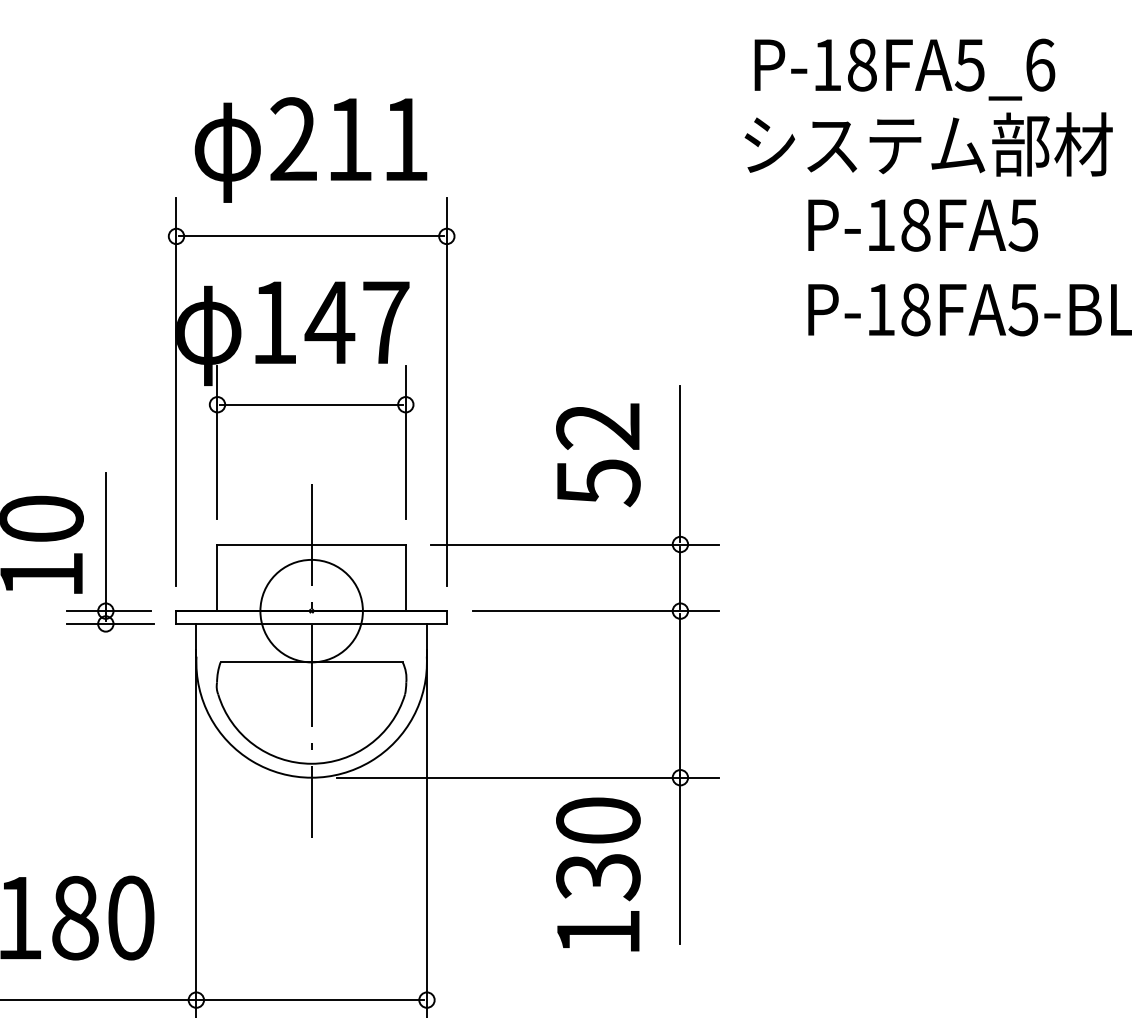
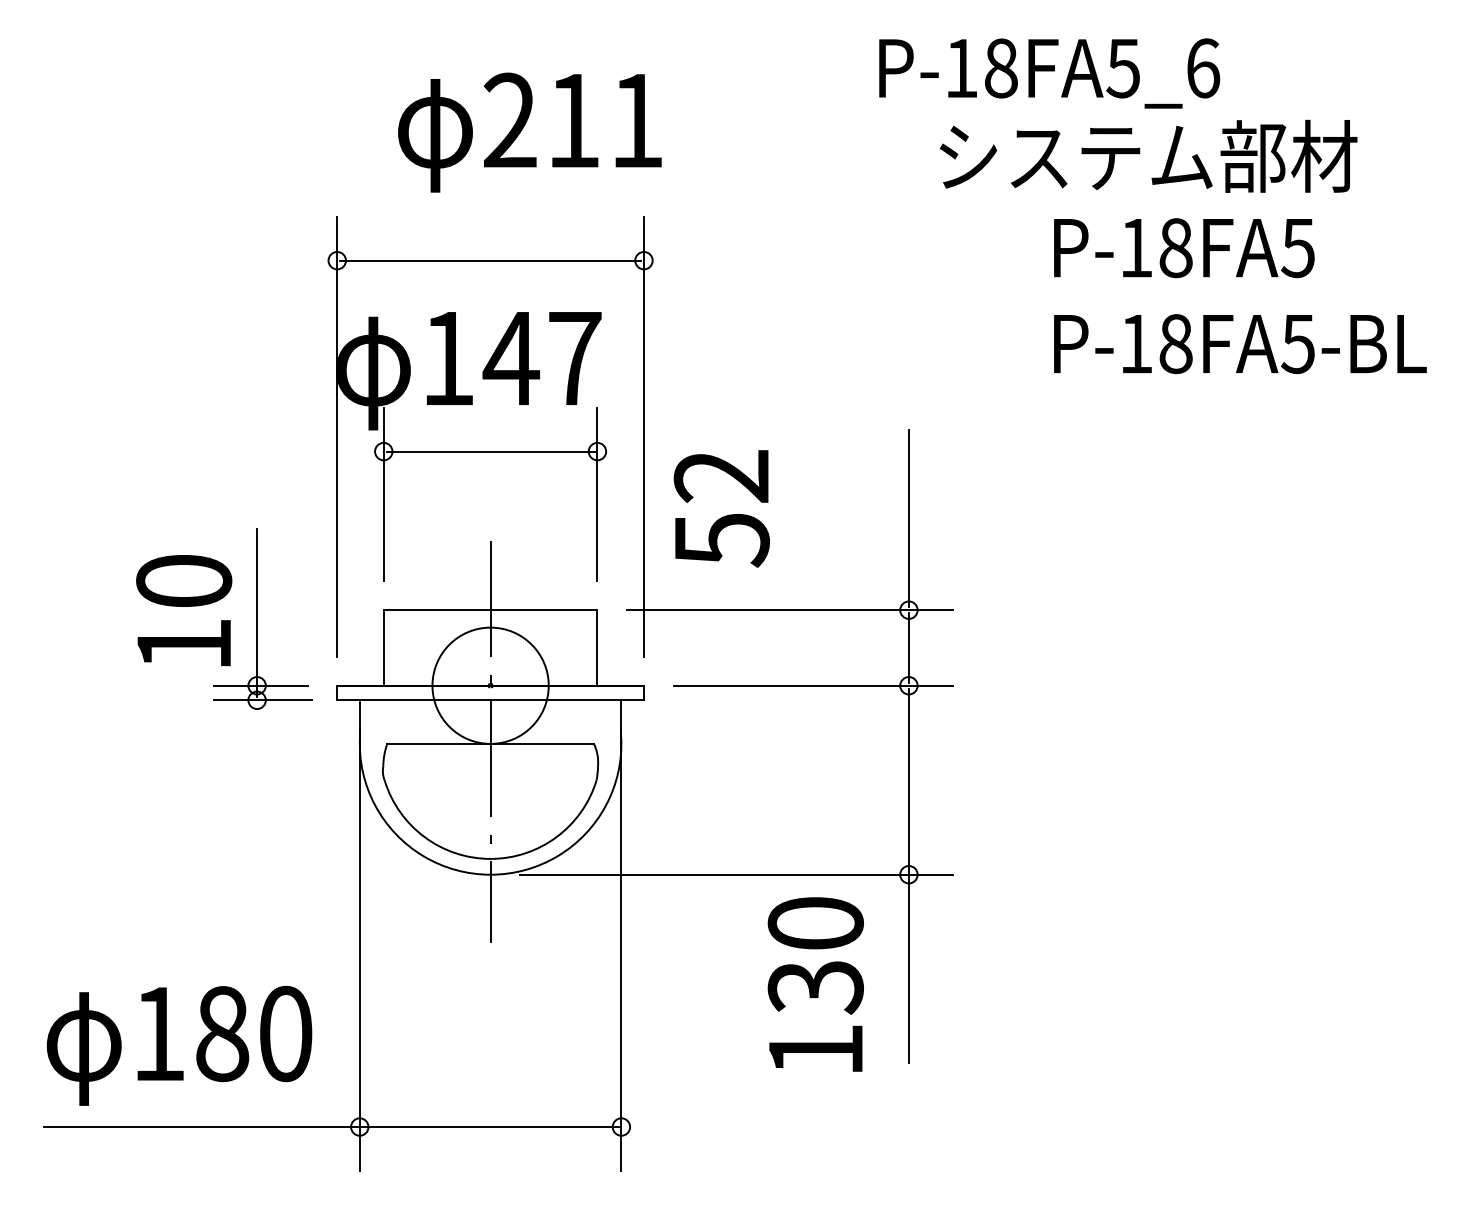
text: (904, 69) -> (1049, 73), moved
text: (928, 143) -> (1148, 155), moved
text: (310, 149) -> (529, 132), moved
text: (598, 454) -> (721, 508), moved

